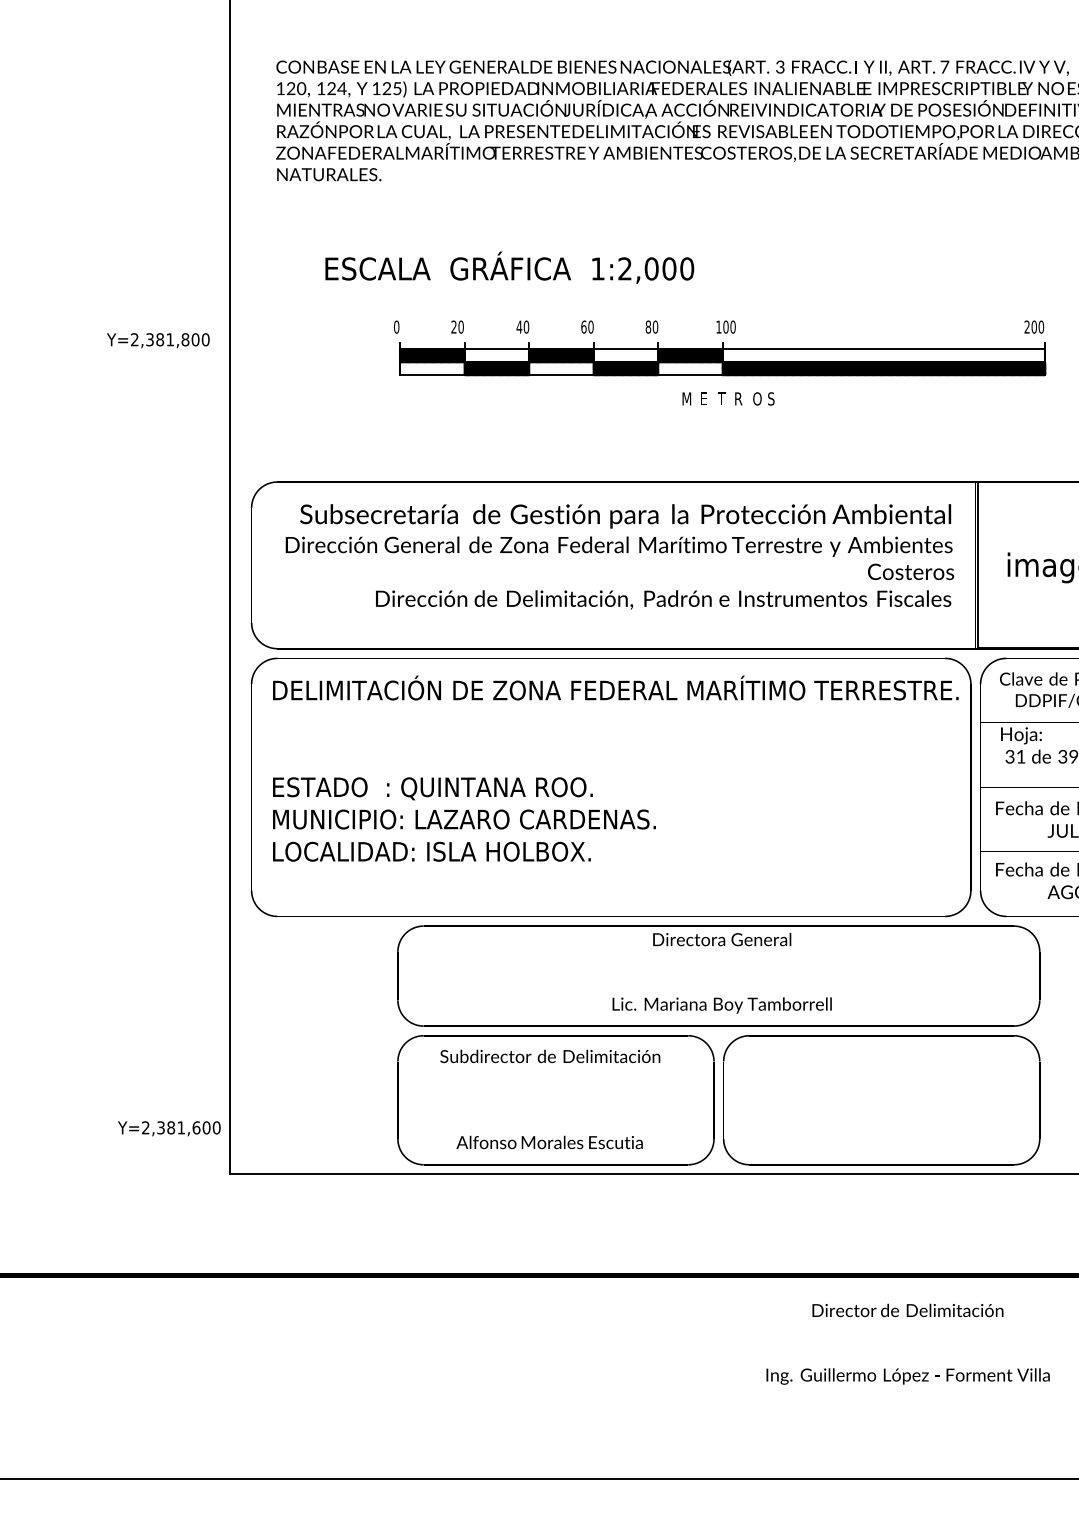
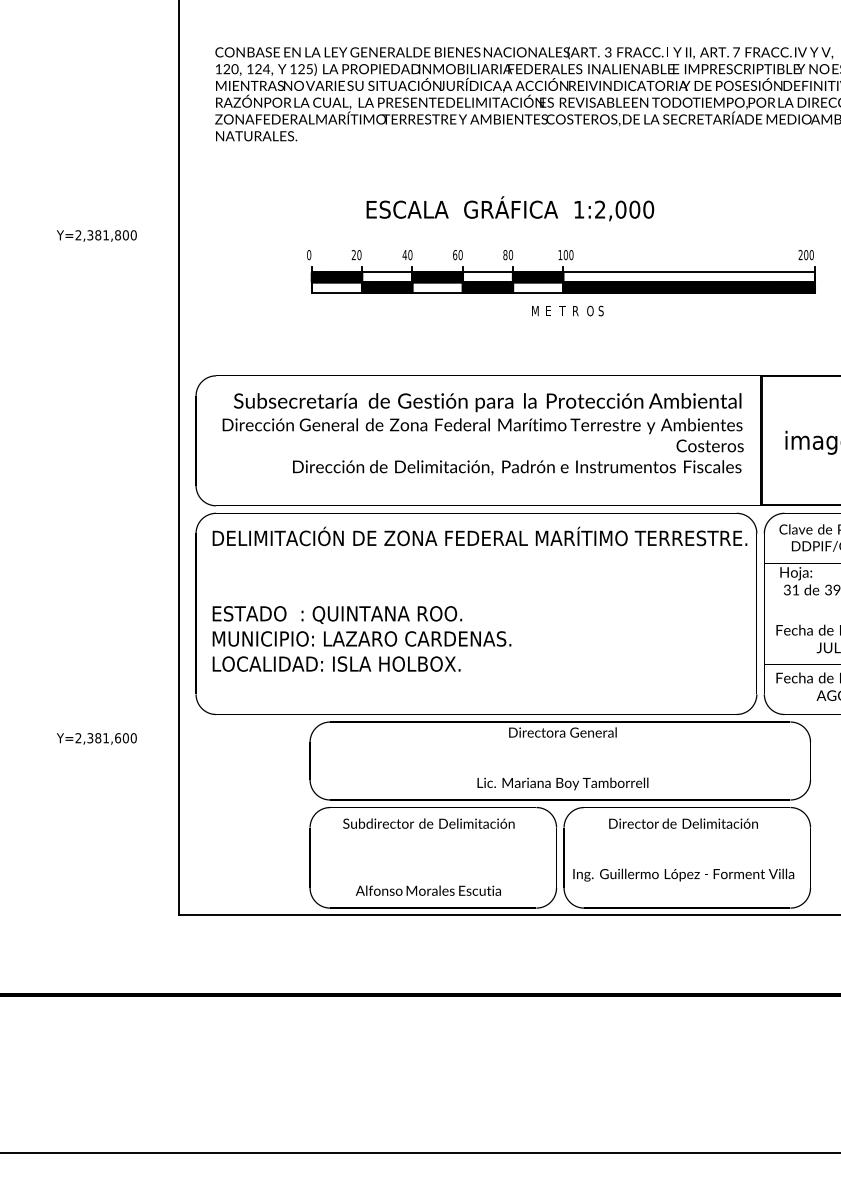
text: (509, 267) -> (510, 208), moved
text: (158, 340) -> (96, 235), moved
text: (169, 1128) -> (96, 738), moved
text: (907, 1343) -> (683, 849), moved

